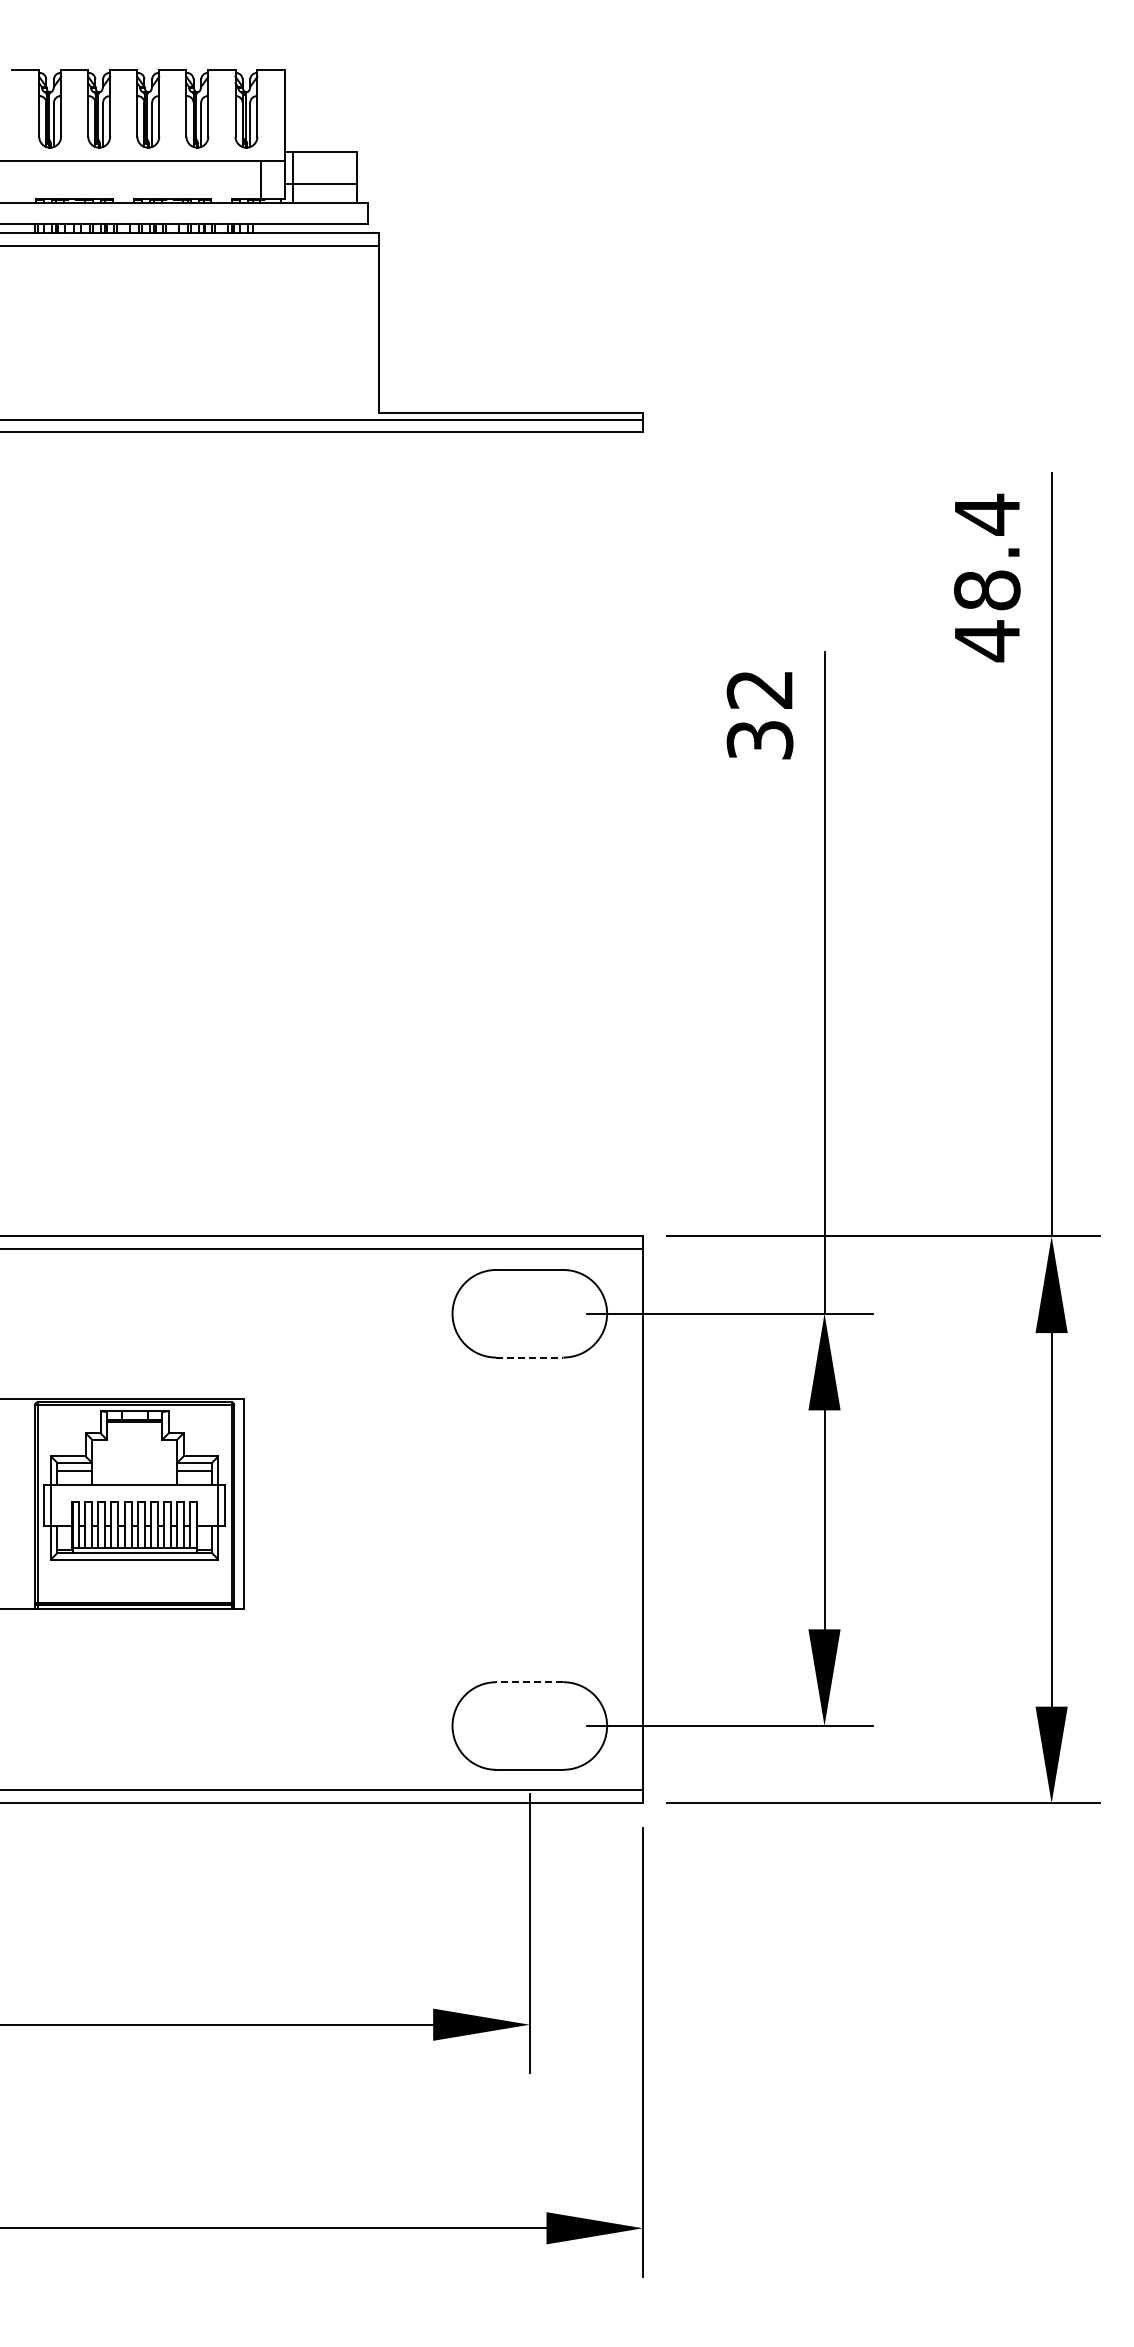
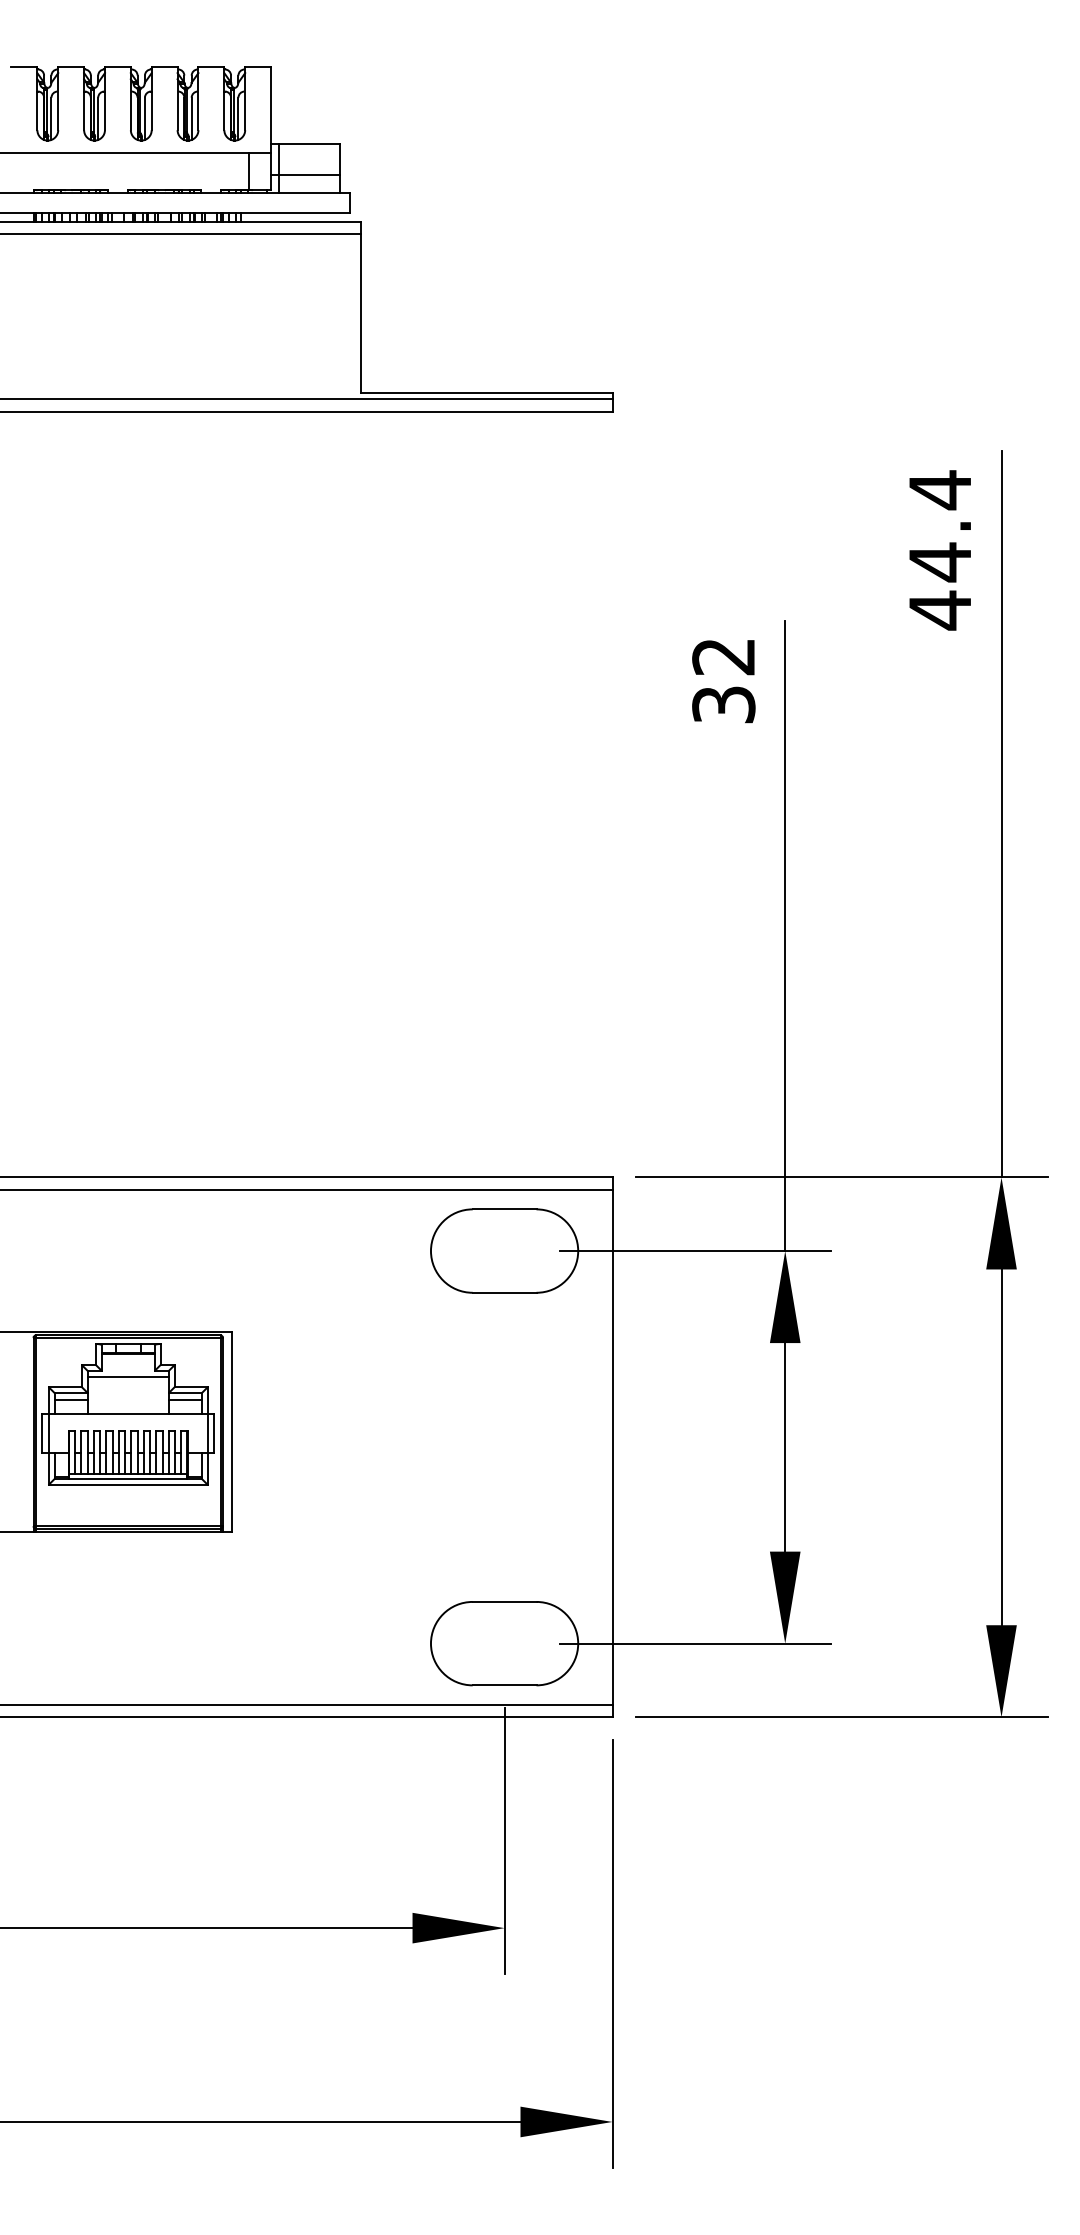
text: (987, 590) -> (940, 562), 48.4 -> 44.4
line: (530, 1357) -> (505, 1292), dashed -> solid
line: (134, 1446) -> (128, 1377), added
line: (529, 1682) -> (504, 1602), dashed -> solid

